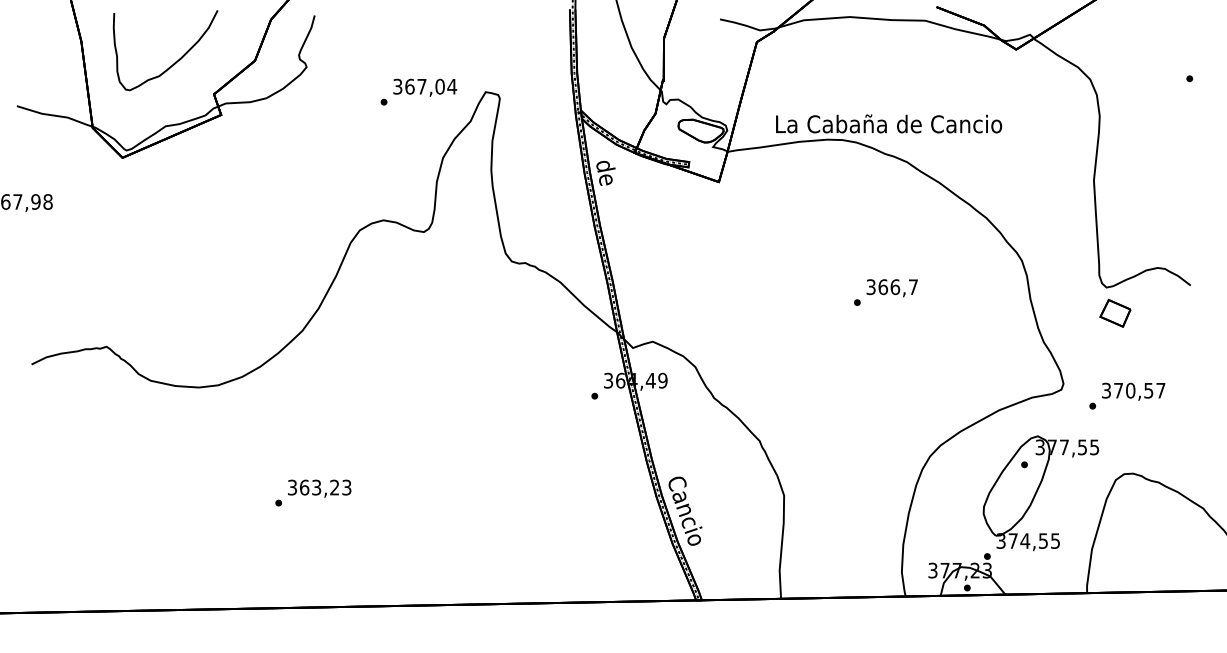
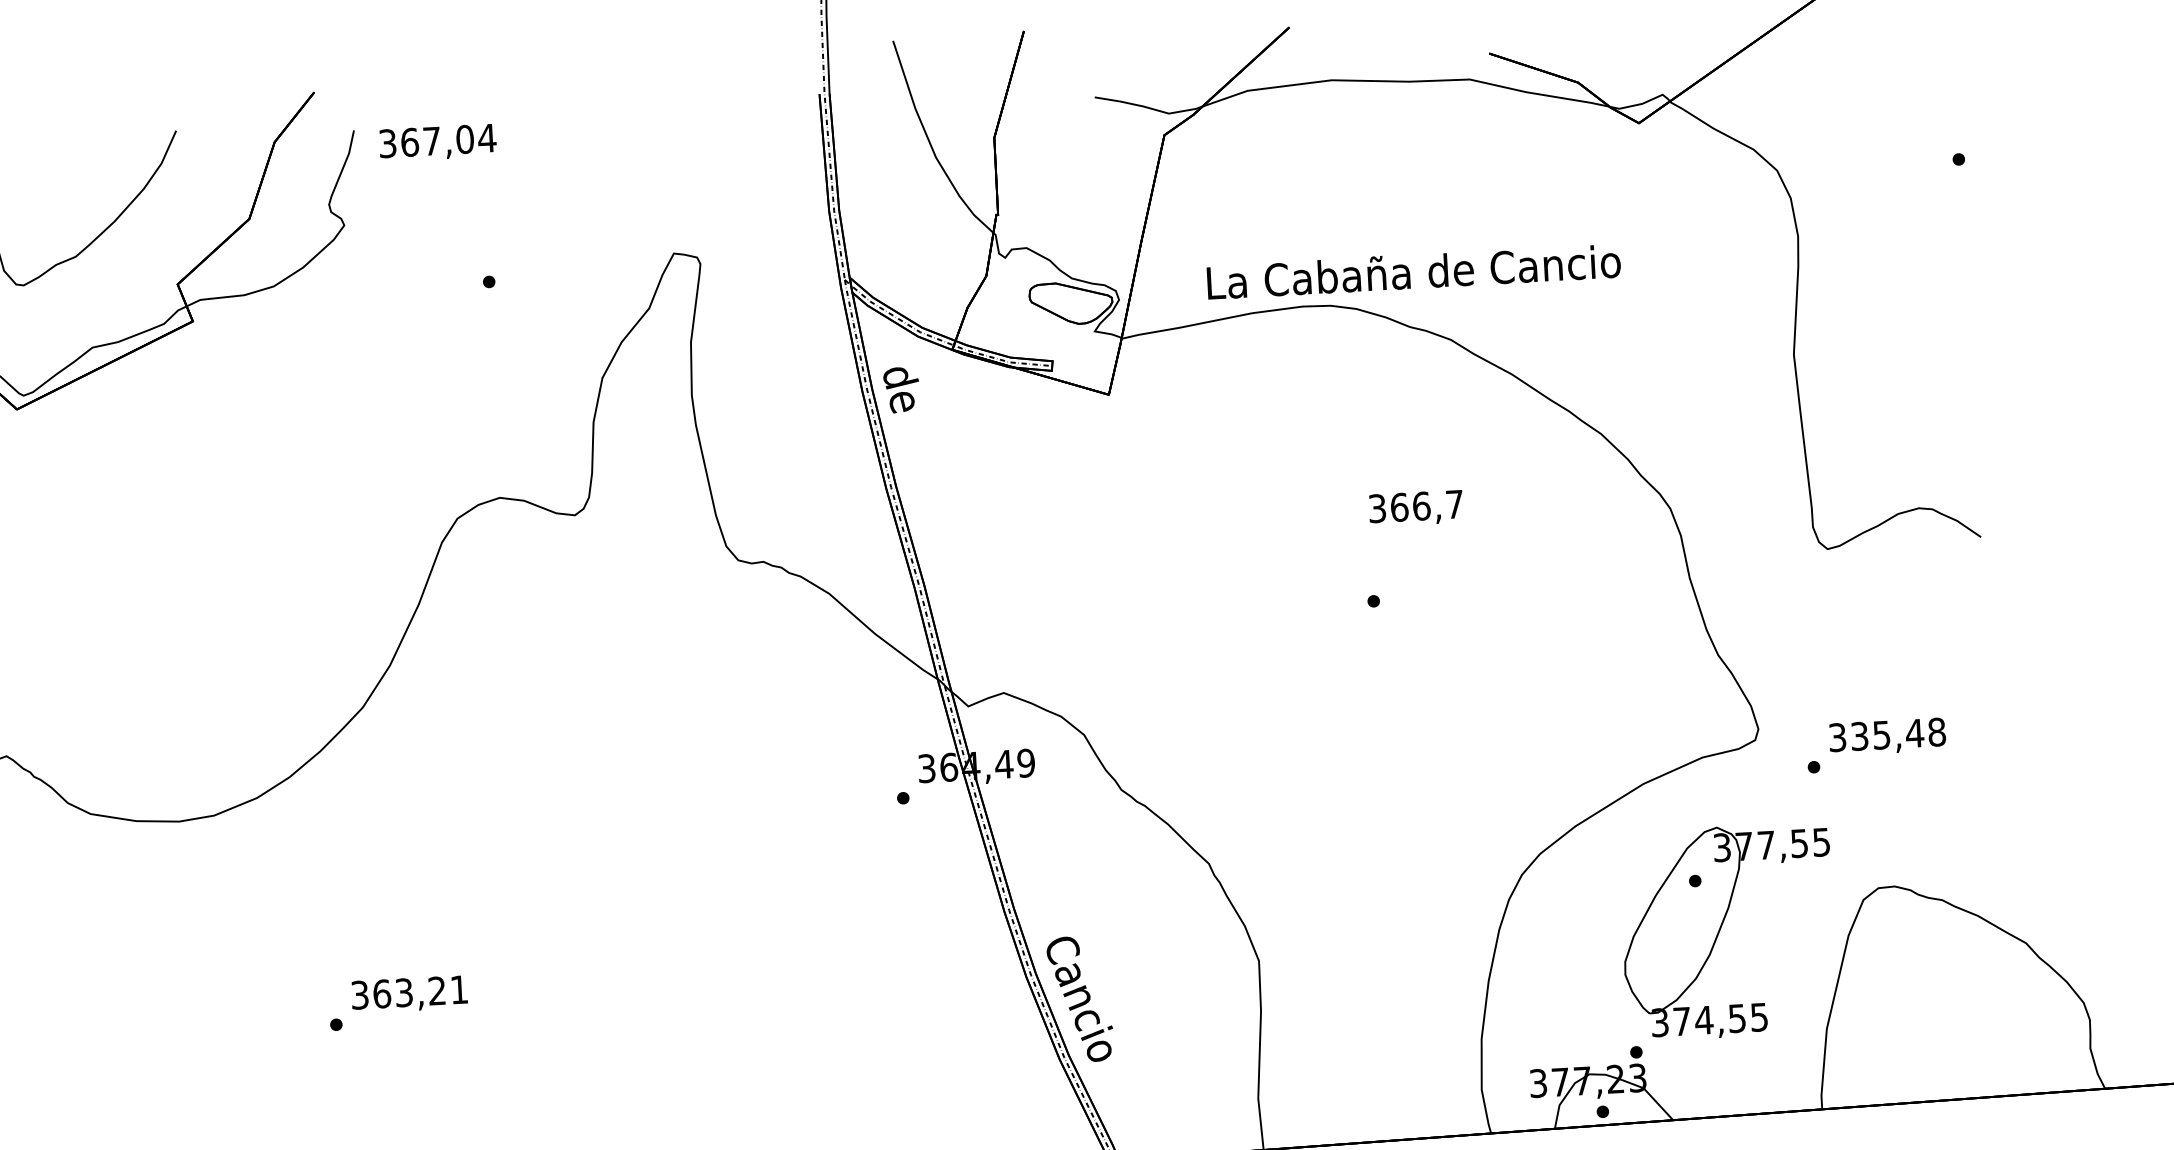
text: (425, 87) -> (438, 142), moved
text: (891, 288) -> (1414, 509), moved
part: (1115, 312) -> (1846, 593), removed
text: (1139, 390) -> (1897, 733), 370,57 -> 335,48
text: (346, 487) -> (458, 989), 363,23 -> 363,21

